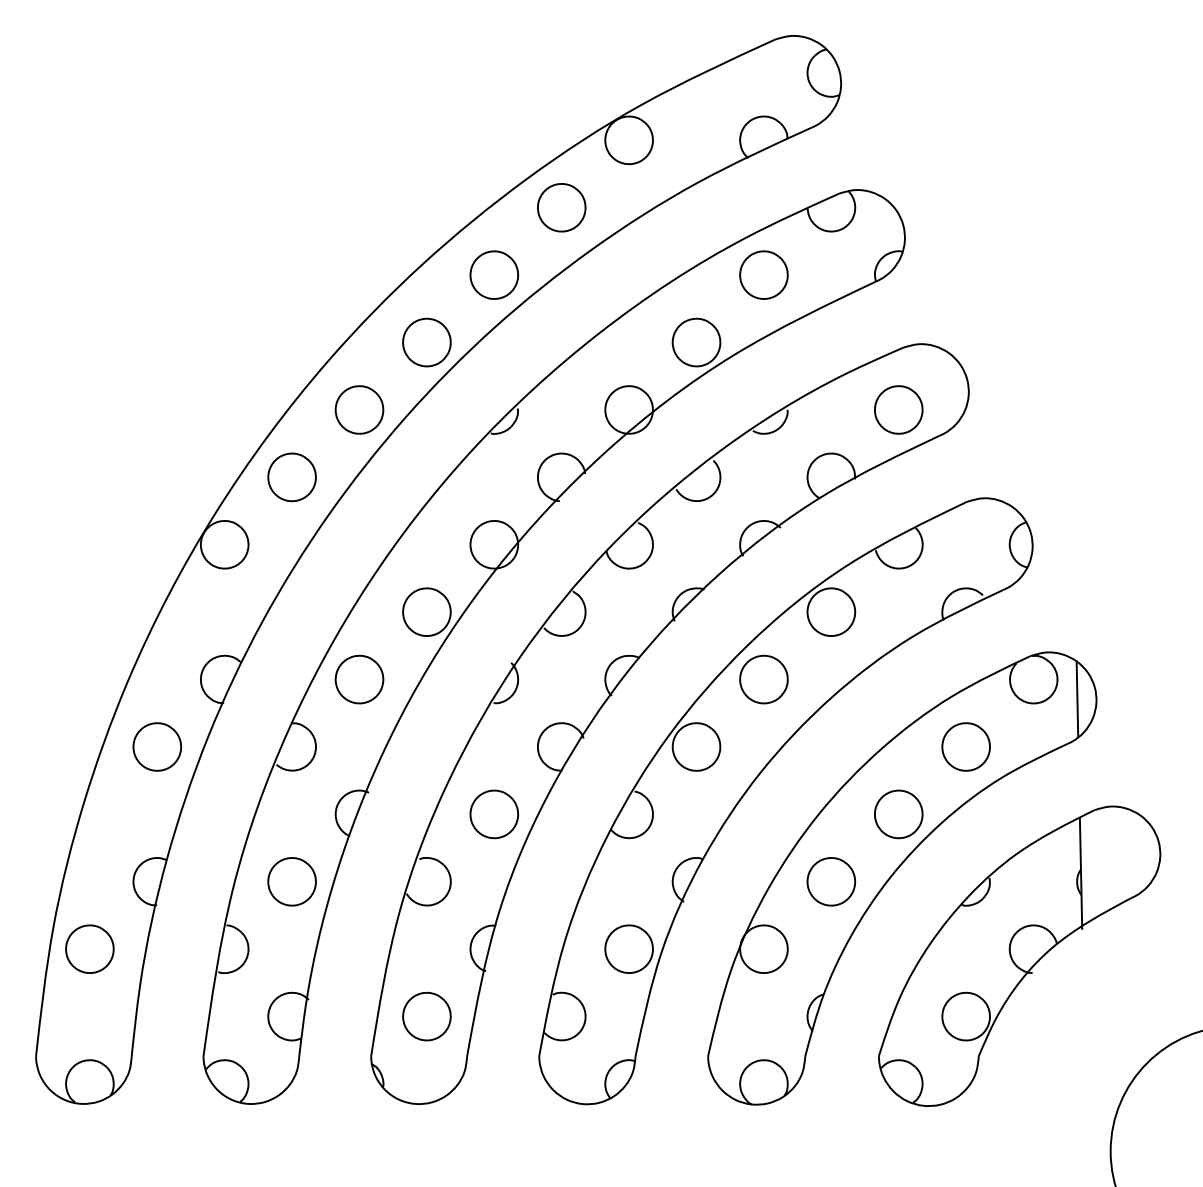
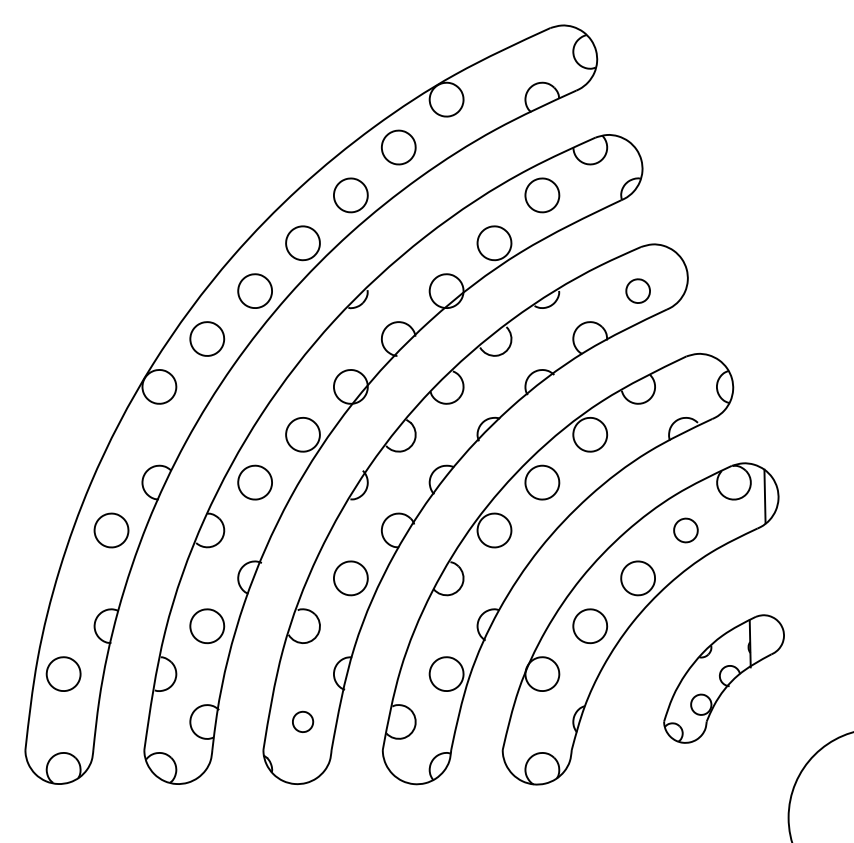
part: (898, 409) -> (637, 290), size x0.7
part: (965, 746) -> (685, 530), size x0.7
part: (1019, 955) -> (723, 678), size x0.6
part: (426, 1016) -> (302, 721), size x0.6

